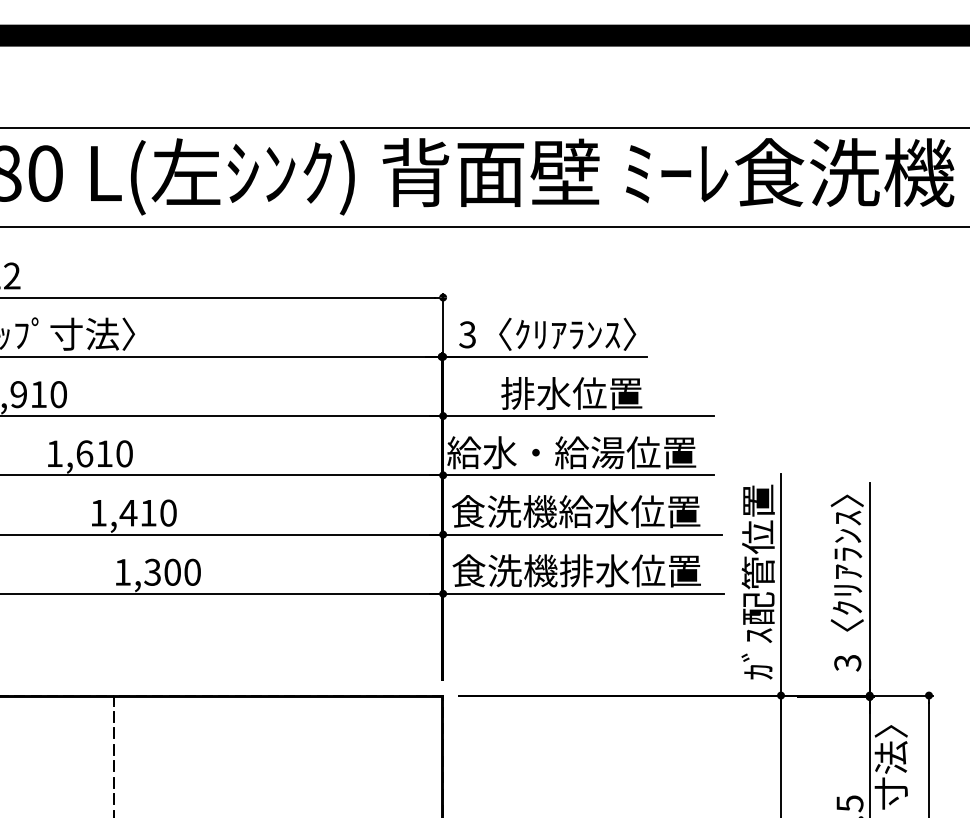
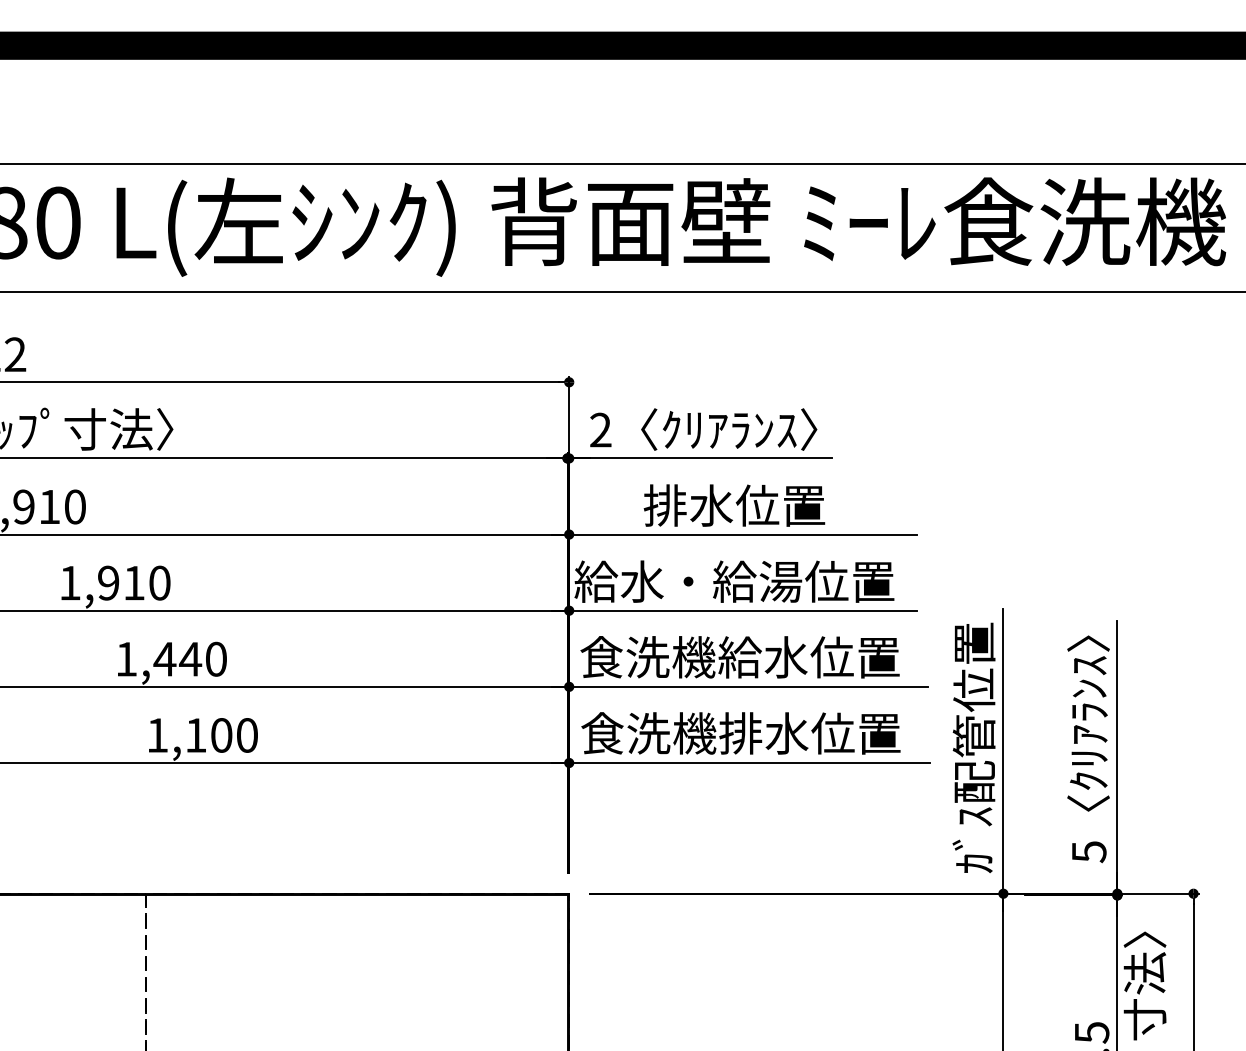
text: (467, 334) -> (600, 429), 3 -> 2
text: (84, 453) -> (108, 582), 1,610 -> 1,910
text: (148, 513) -> (190, 659), 1,410 -> 1,440
text: (152, 571) -> (195, 734), 1,300 -> 1,100
text: (847, 663) -> (1088, 852), 3 -> 5

